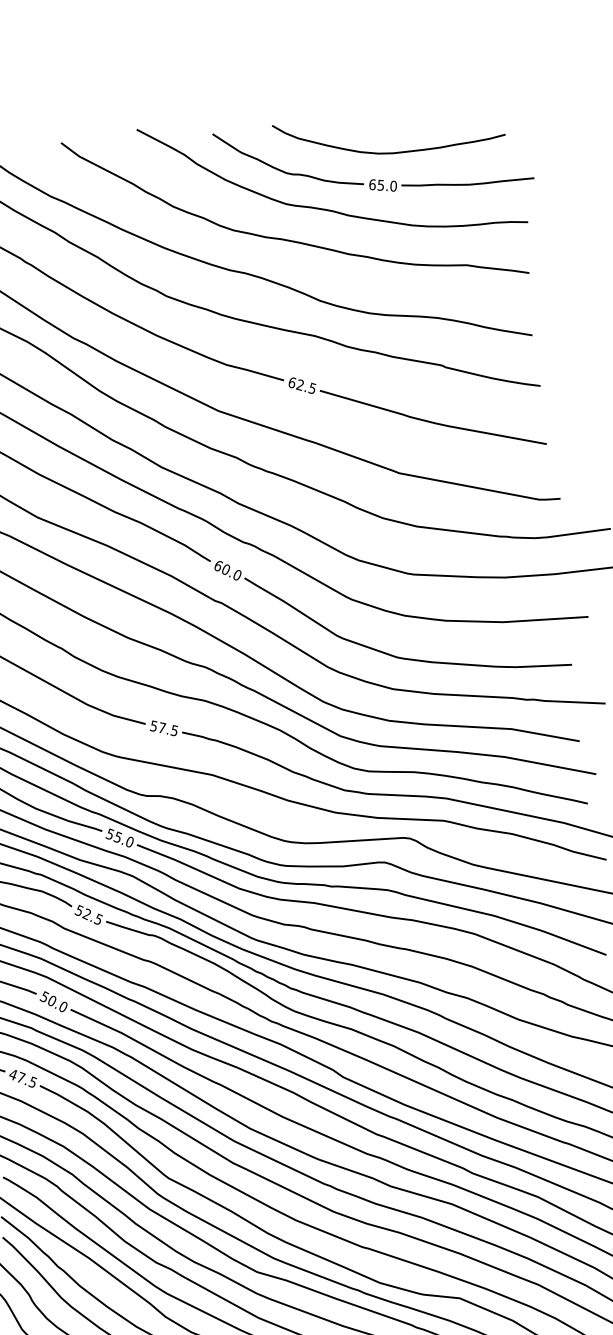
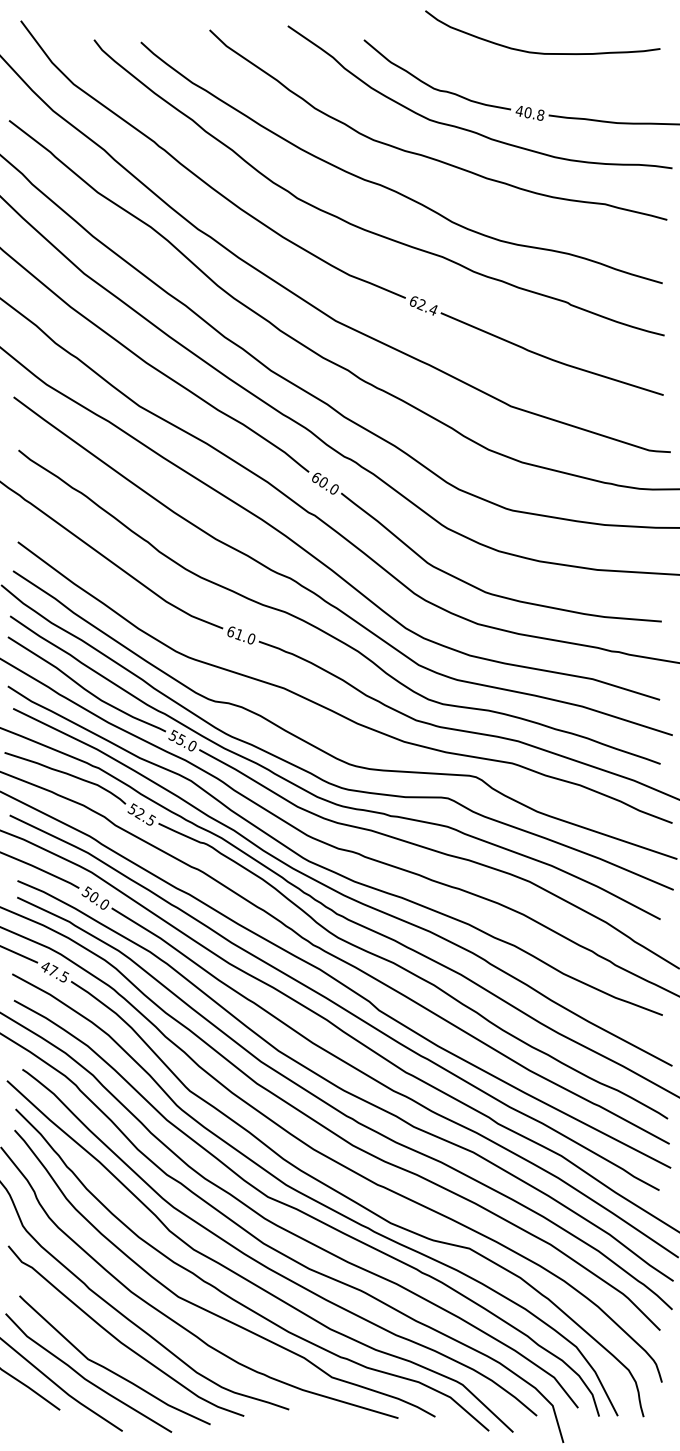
curve: (391, 152) -> (542, 52), moved
text: (382, 184) -> (529, 112), 65.0 -> 40.8
text: (311, 388) -> (432, 309), 62.5 -> 62.4
text: (163, 727) -> (240, 634), 57.5 -> 61.0

